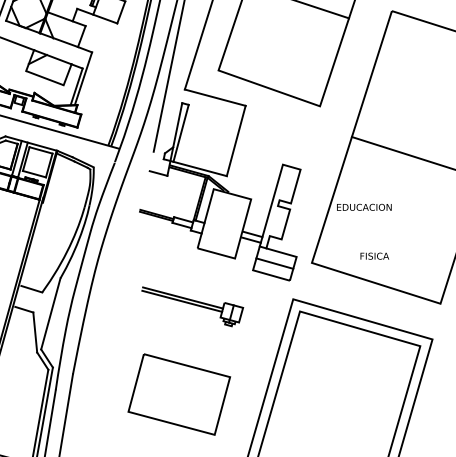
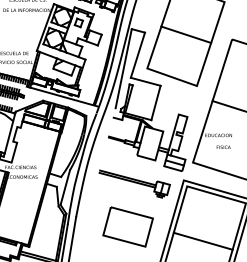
text: (374, 254) -> (223, 146), moved
part: (192, 305) -> (134, 183), size x1.43
line: (331, 422) -> (202, 240), added

